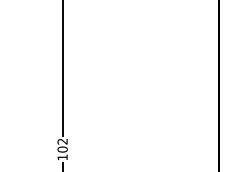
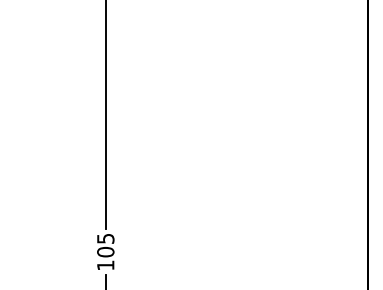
text: (62, 141) -> (105, 238), 102 -> 105

